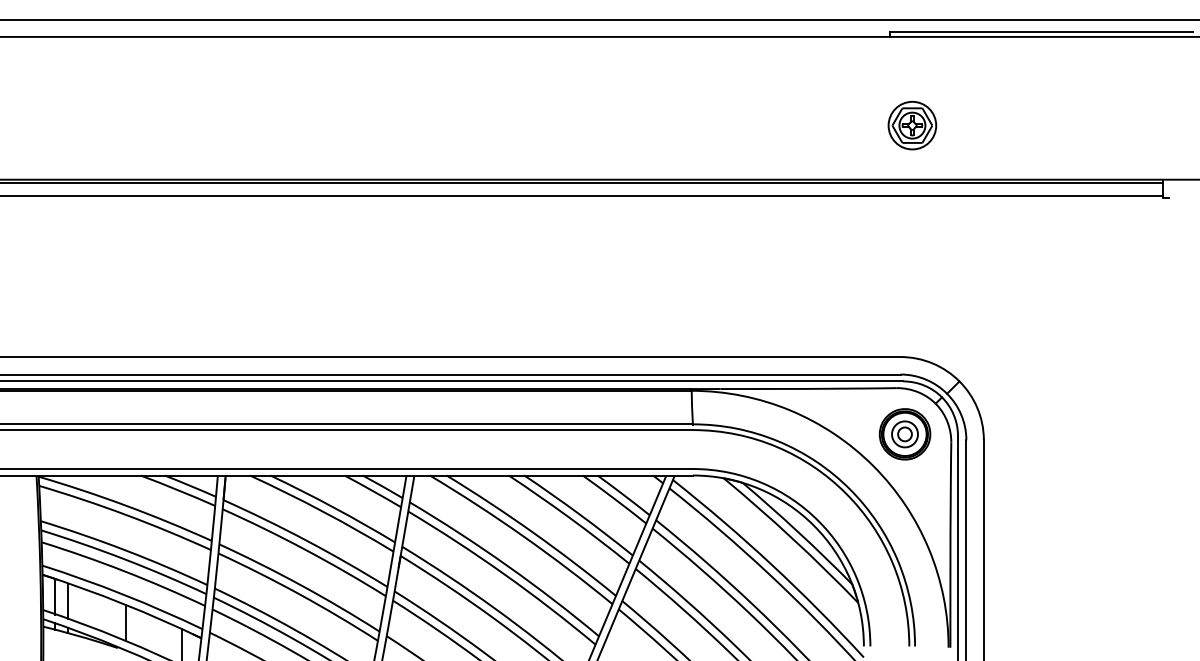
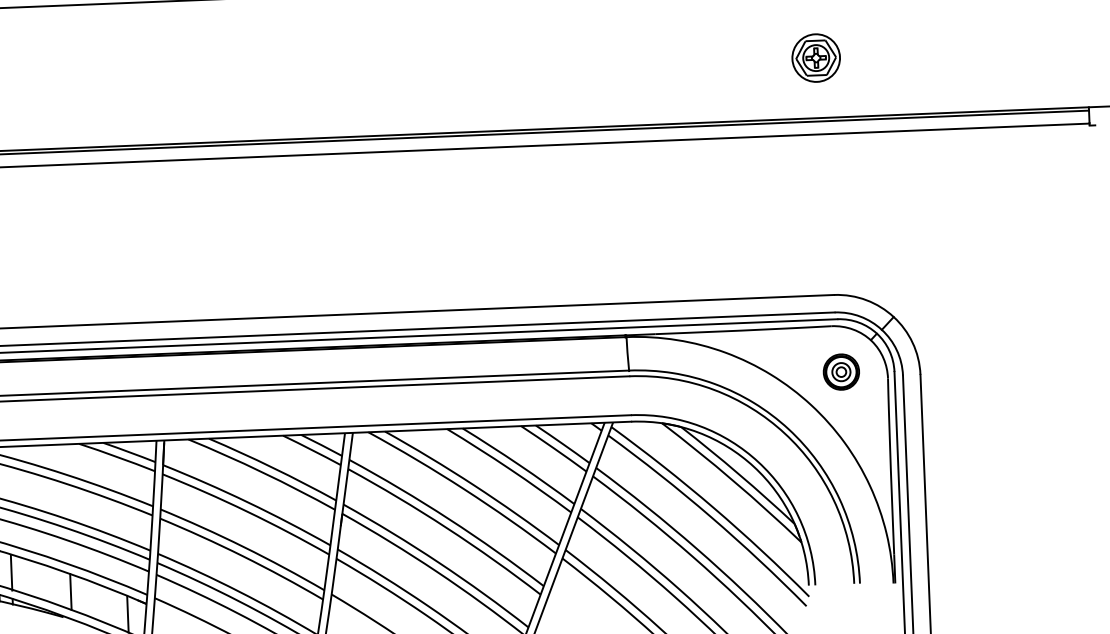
part: (912, 125) -> (816, 57), moved
part: (904, 434) -> (840, 372), size x0.7

